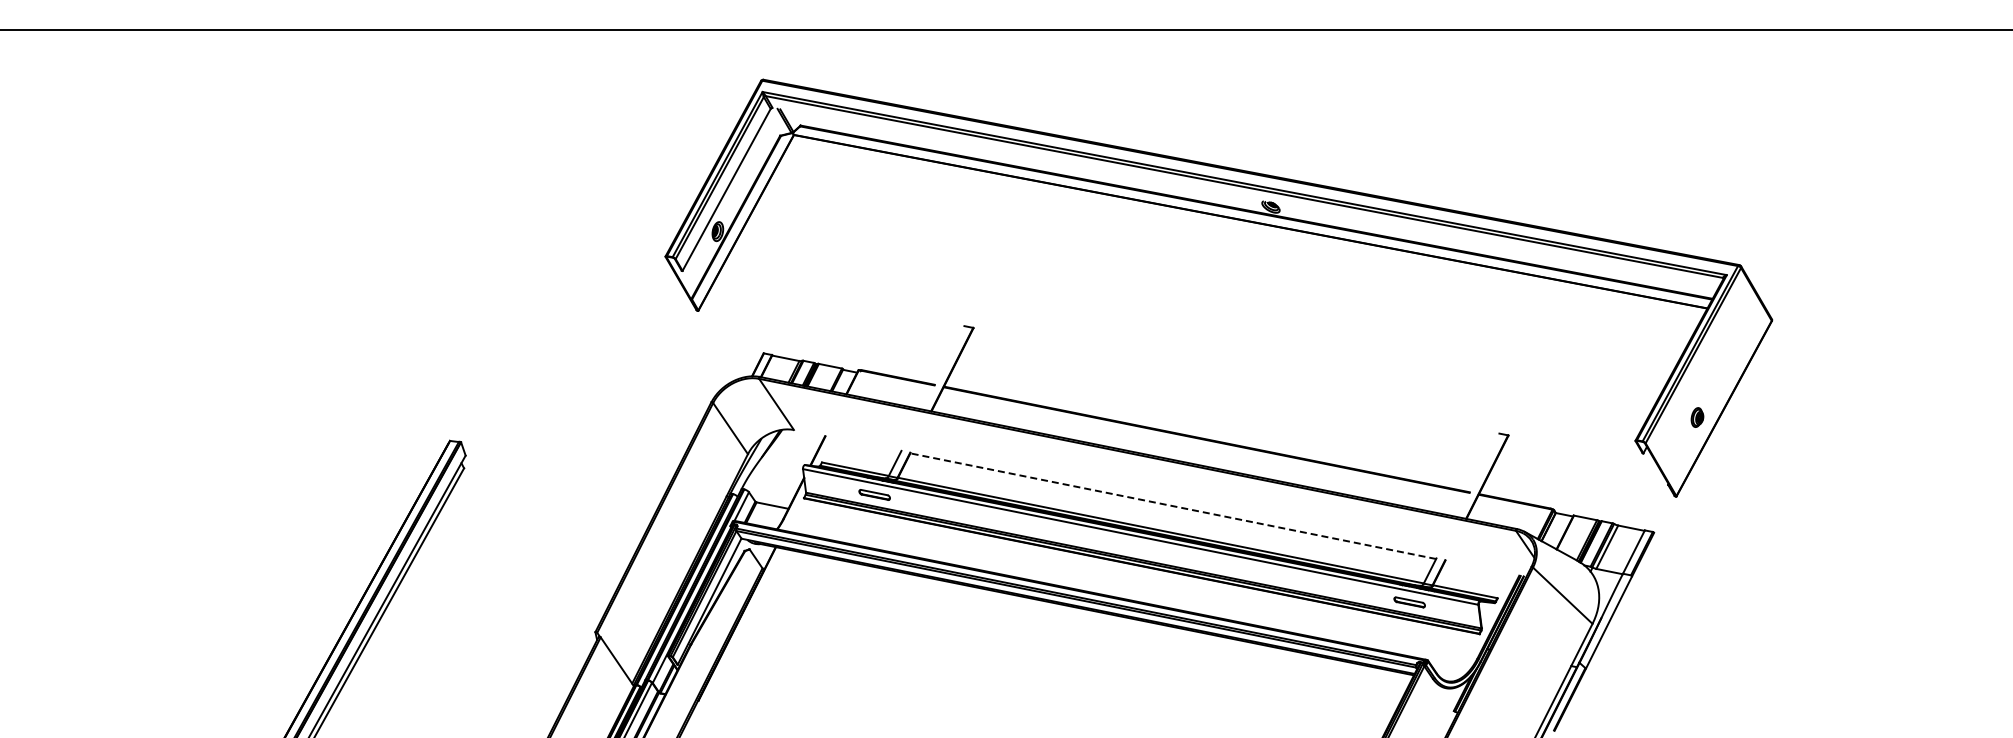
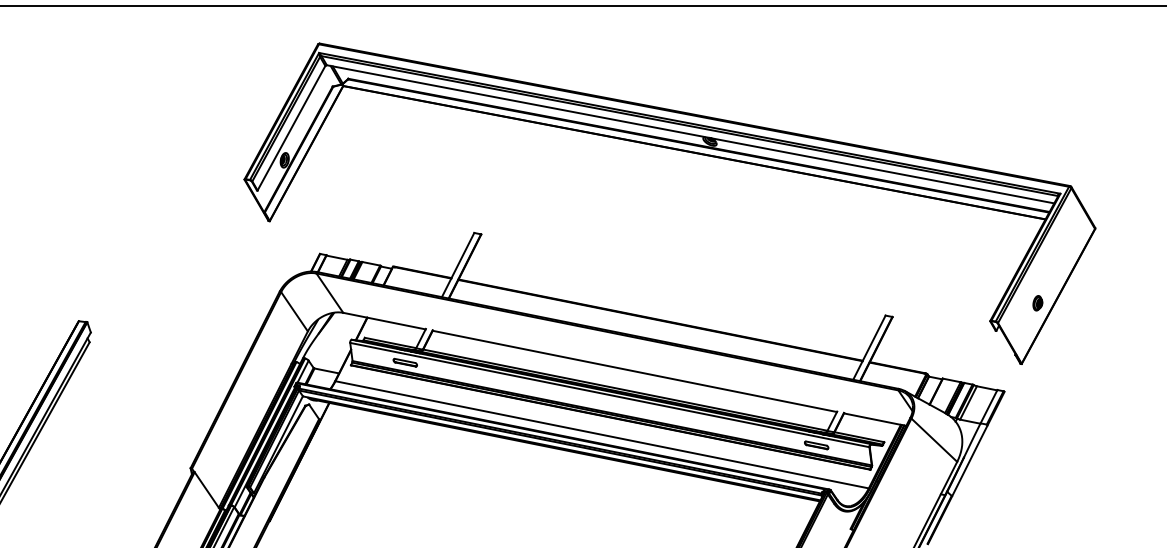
line: (1245, 197) -> (690, 134), added
line: (943, 367) -> (458, 264), added
line: (847, 440) -> (384, 320), added
line: (1478, 475) -> (869, 347), added
line: (1172, 506) -> (634, 371), dashed -> solid
line: (1485, 568) -> (874, 419), added
line: (1130, 588) -> (601, 434), added

